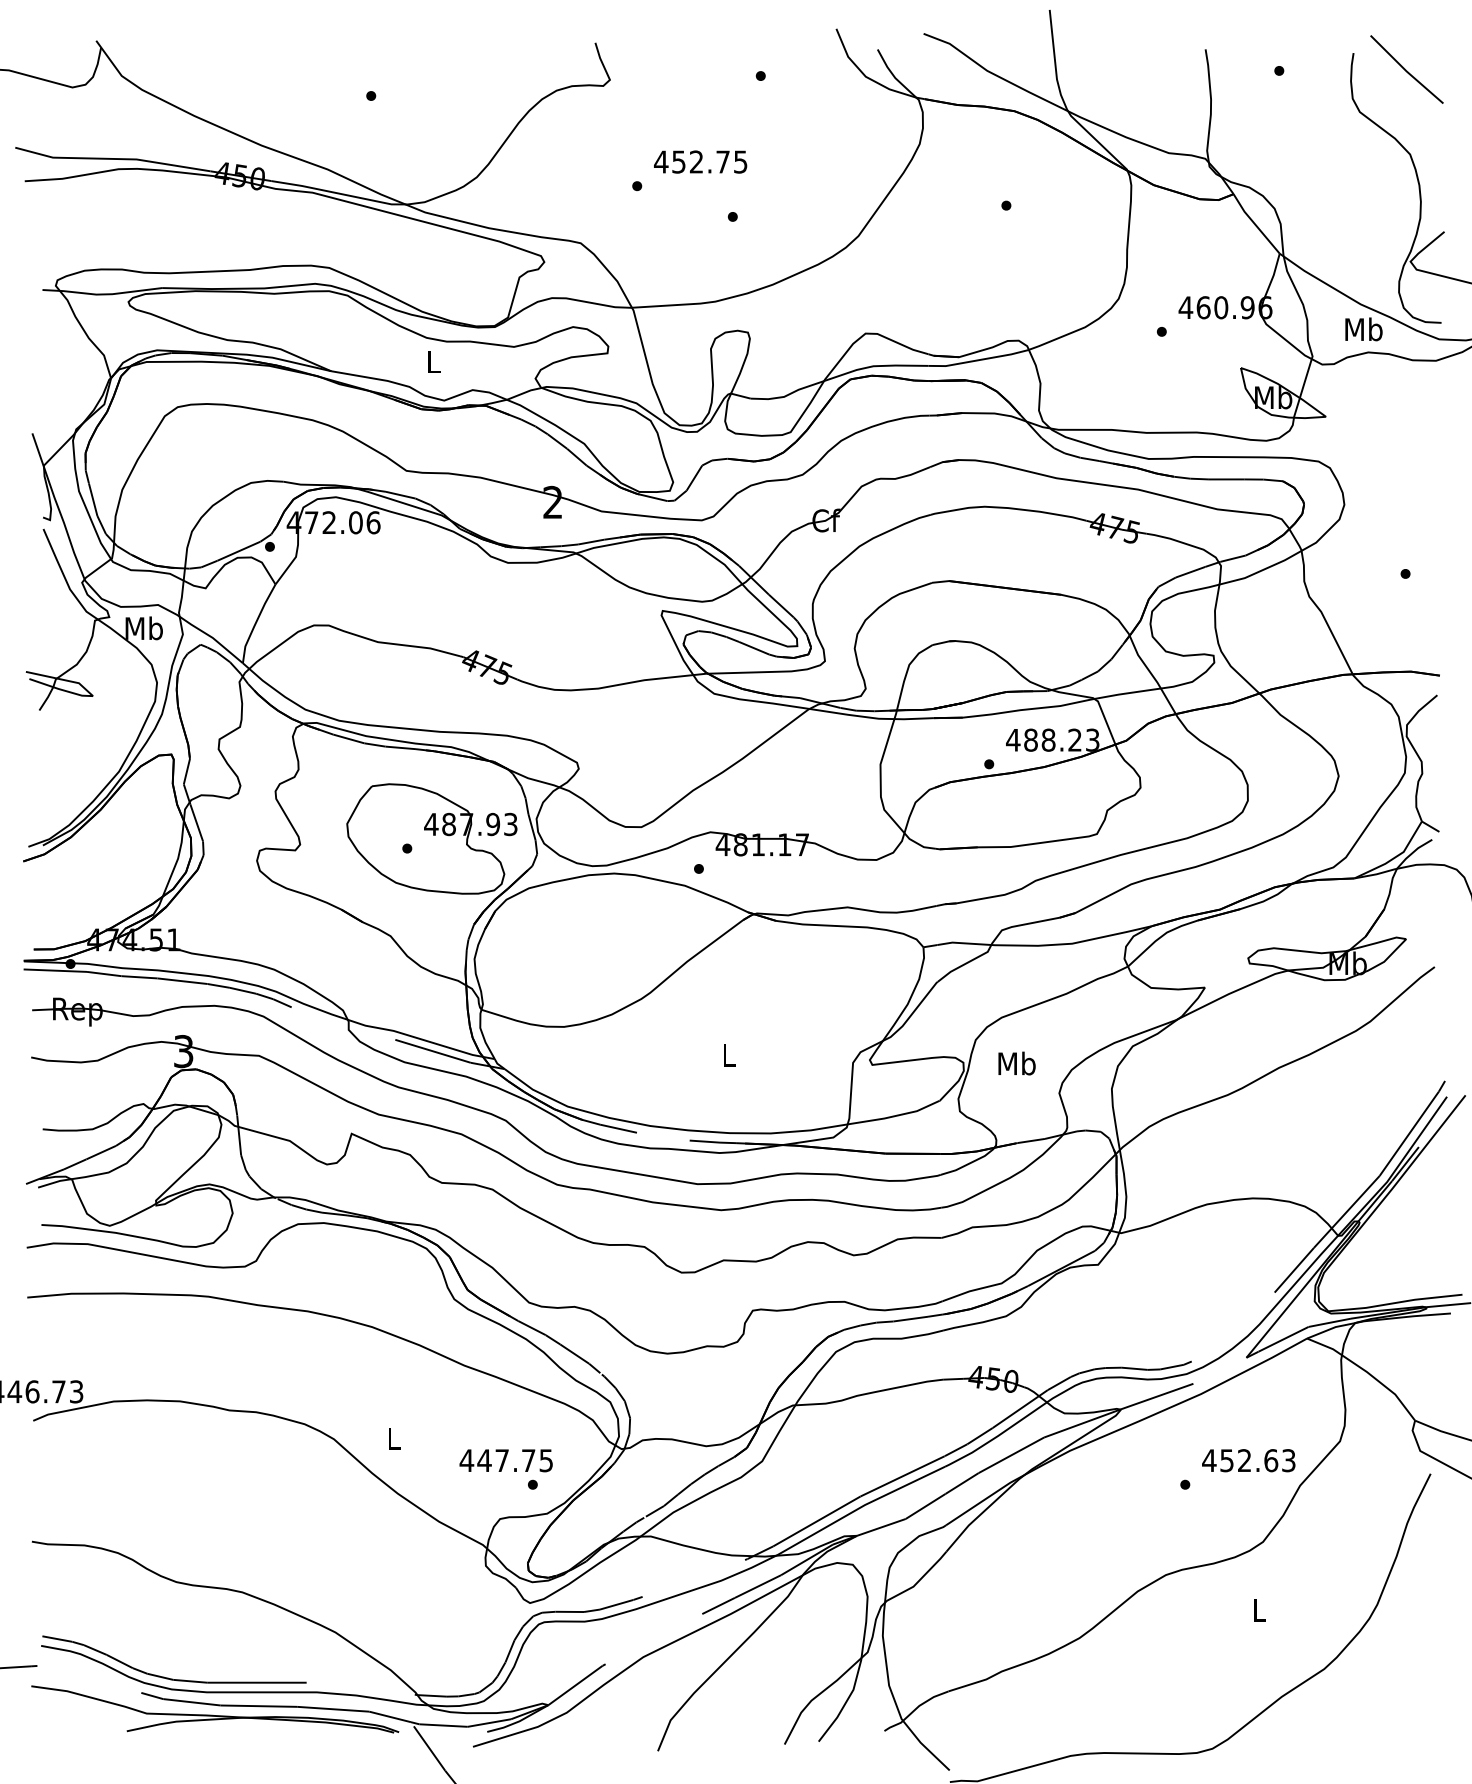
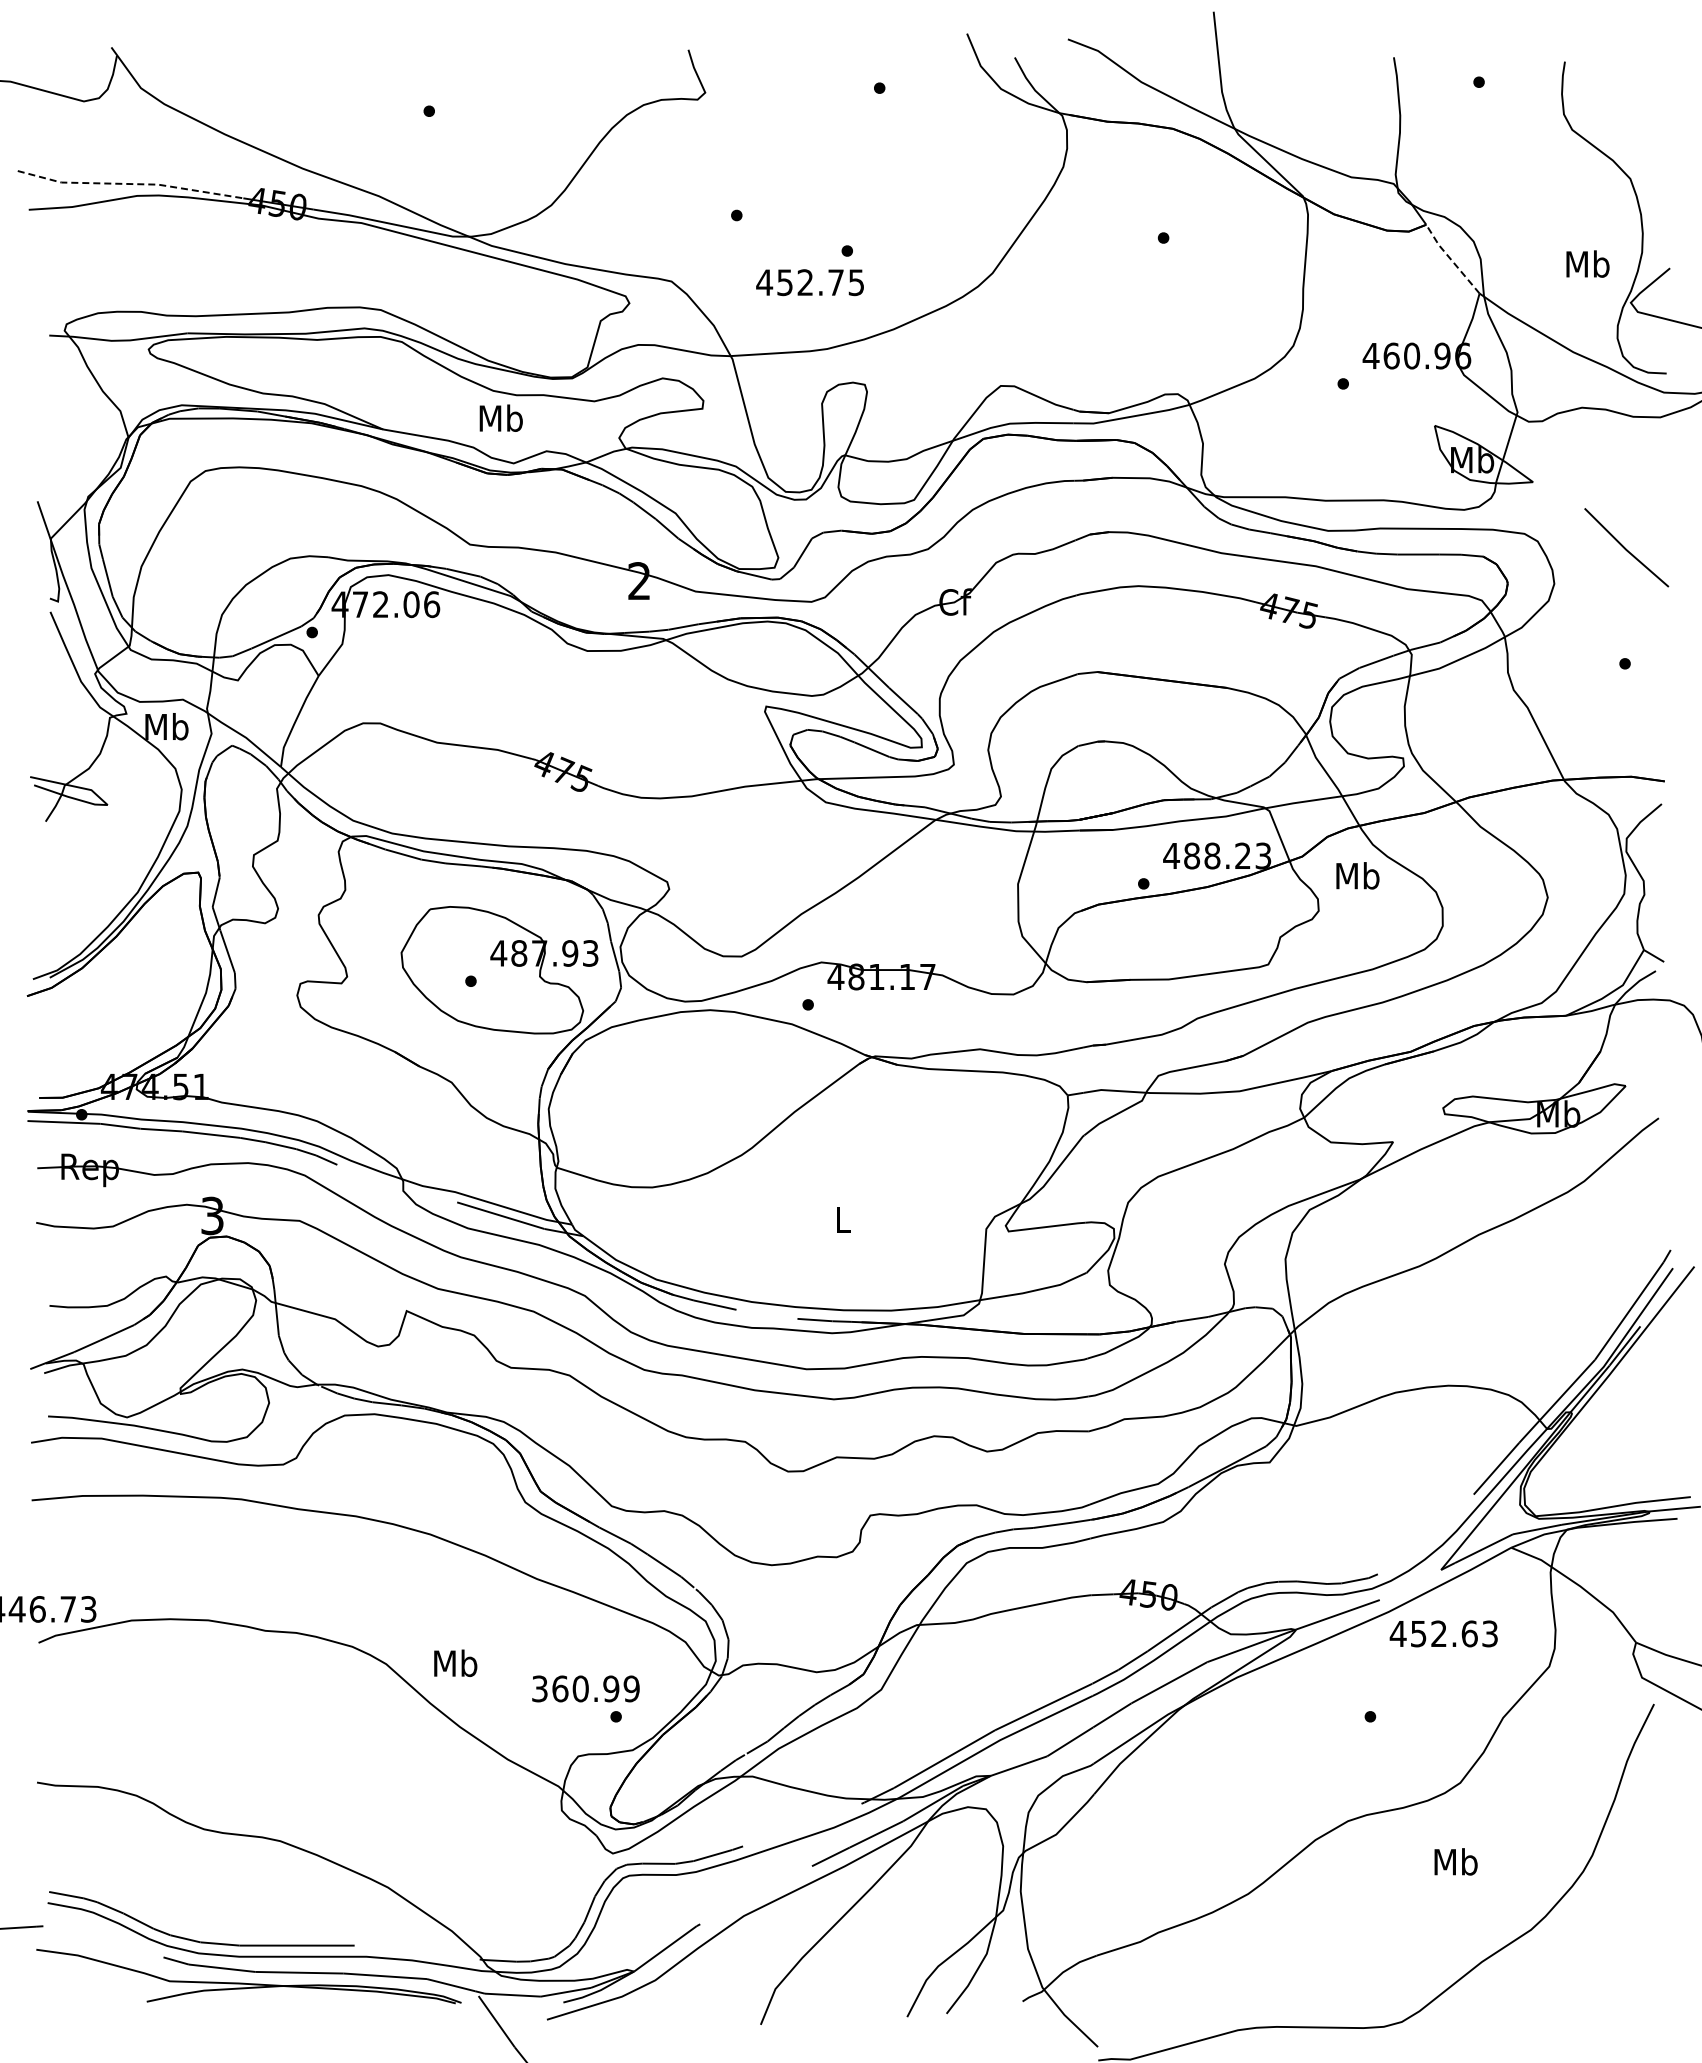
line: (1405, 69) -> (1625, 547), moved
line: (112, 159) -> (130, 184), solid -> dashed
text: (700, 161) -> (809, 282), moved
line: (1254, 224) -> (1450, 259), solid -> dashed
text: (1363, 328) -> (1587, 263), moved
text: (432, 360) -> (500, 417), L -> Mb
text: (1016, 1063) -> (1357, 875), moved
text: (393, 1438) -> (455, 1663), L -> Mb
text: (506, 1460) -> (585, 1688), 447.75 -> 360.99
text: (1248, 1460) -> (1443, 1633), moved
text: (1258, 1609) -> (1455, 1861), L -> Mb

